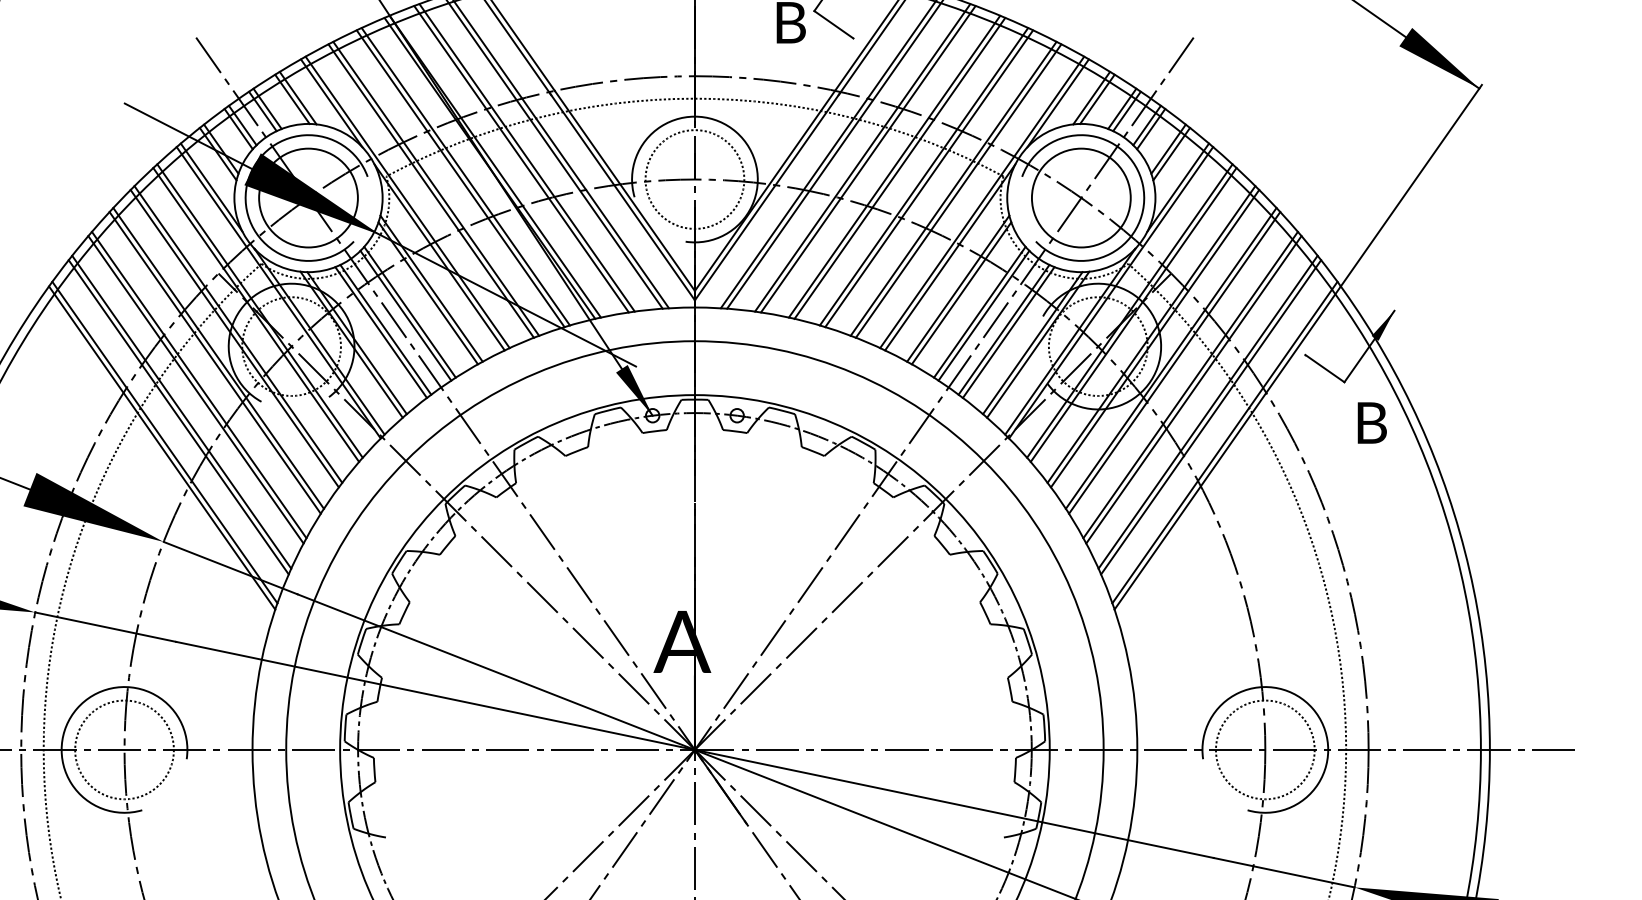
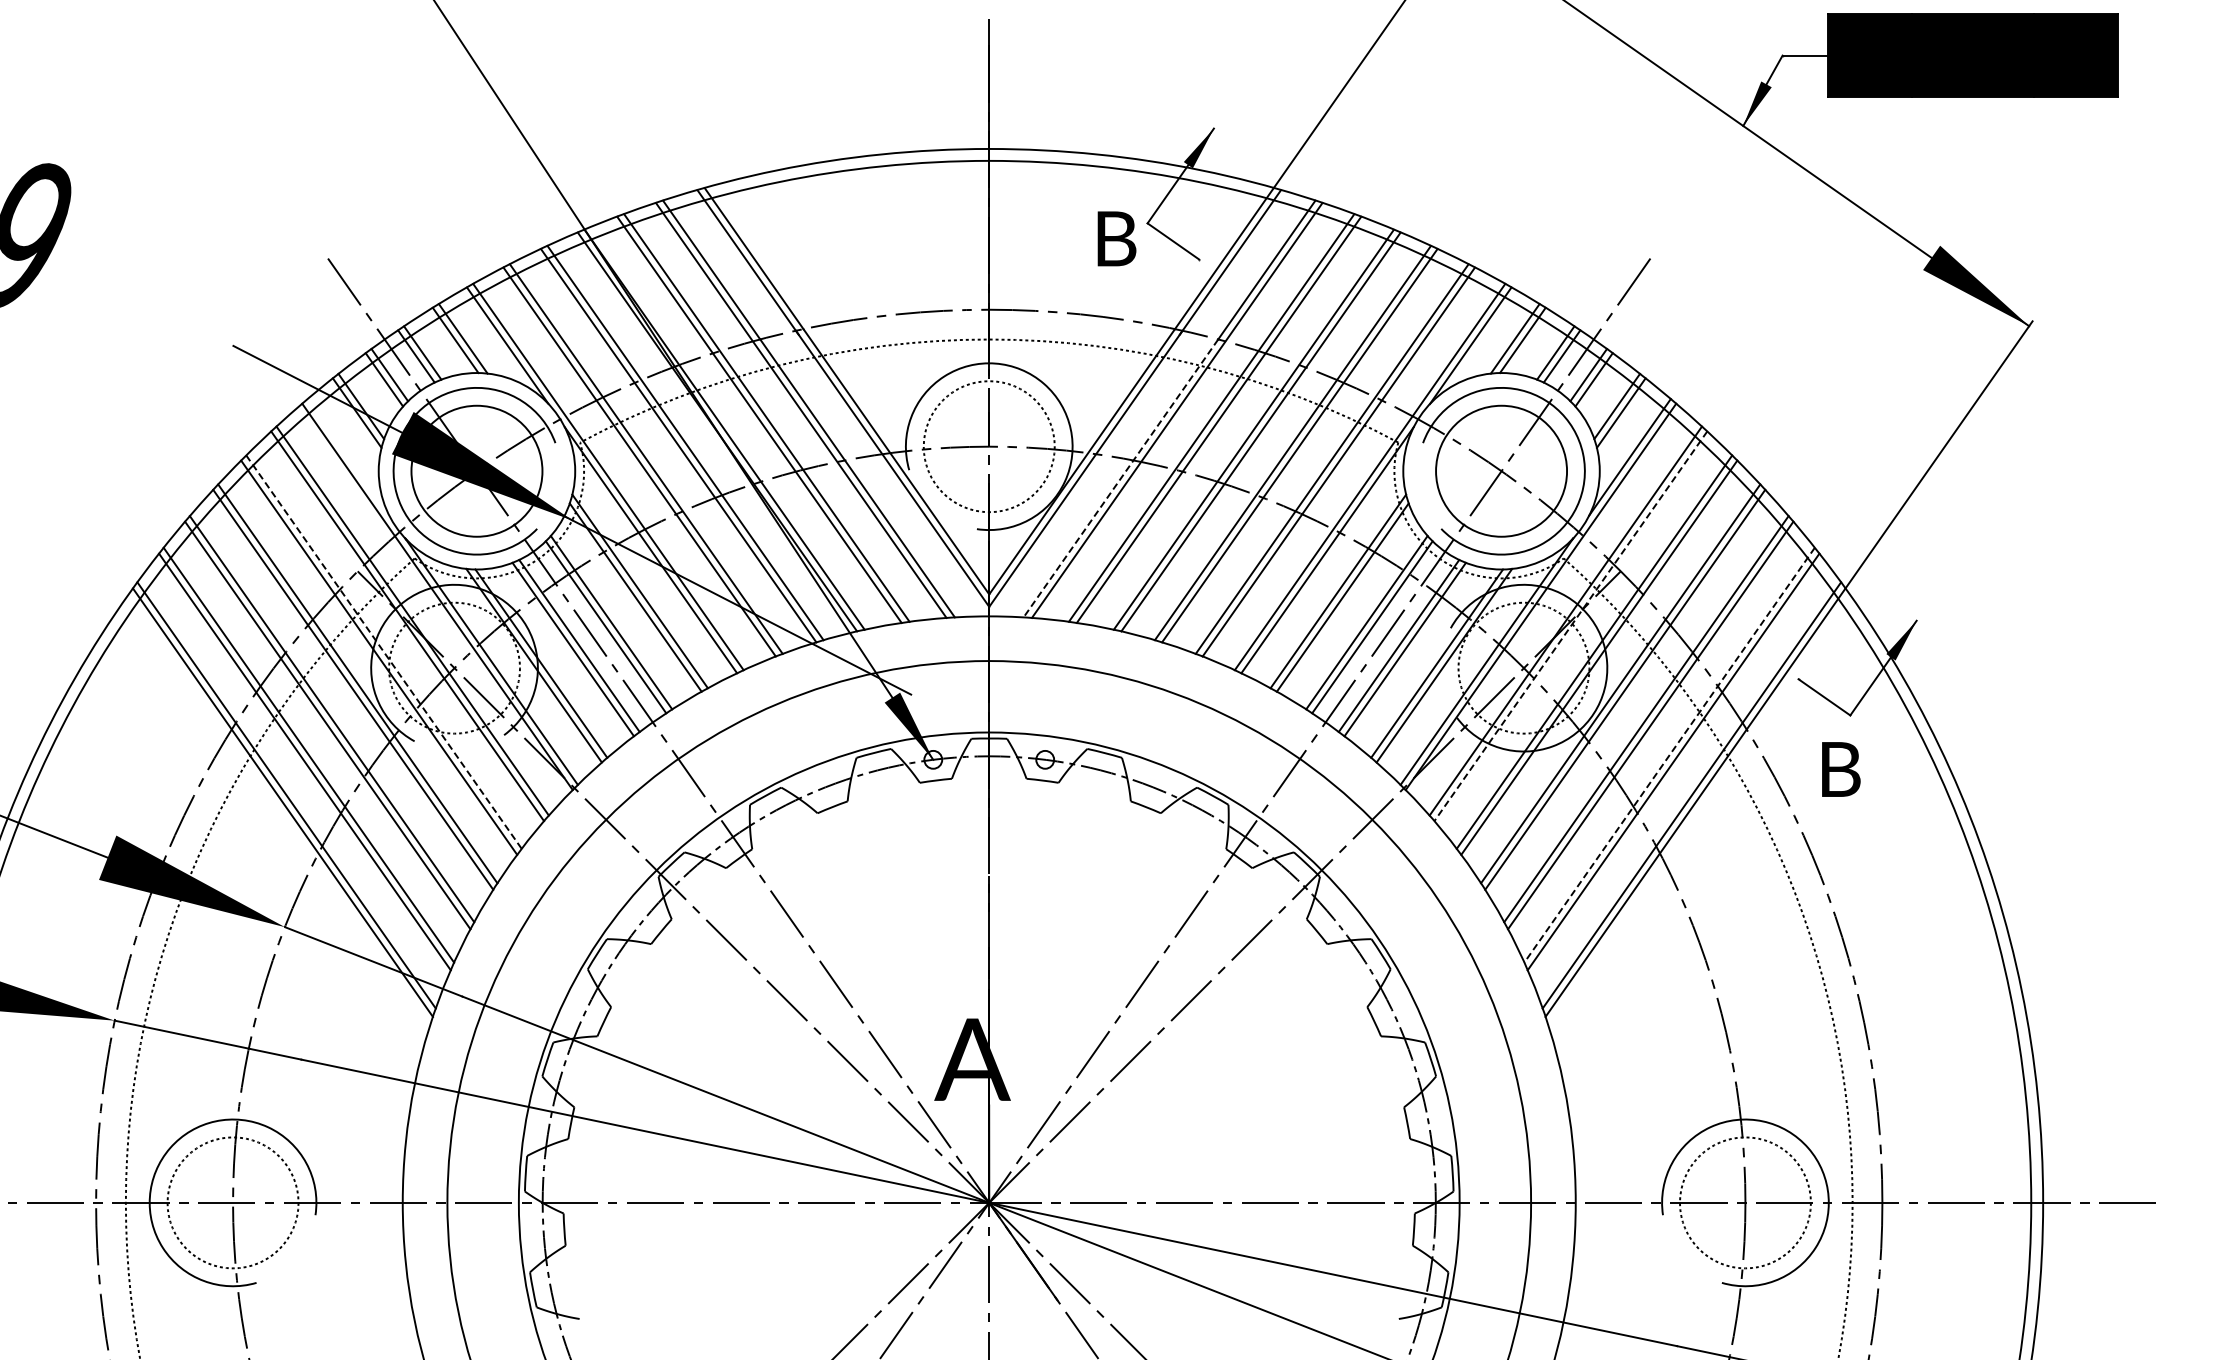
line: (211, 187) -> (348, 457), removed
line: (793, 203) -> (1120, 478), solid -> dashed
line: (1133, 315) -> (1570, 626), solid -> dashed
line: (238, 334) -> (384, 652), solid -> dashed
line: (1208, 412) -> (1669, 755), solid -> dashed
text: (1372, 423) -> (1841, 769), moved

